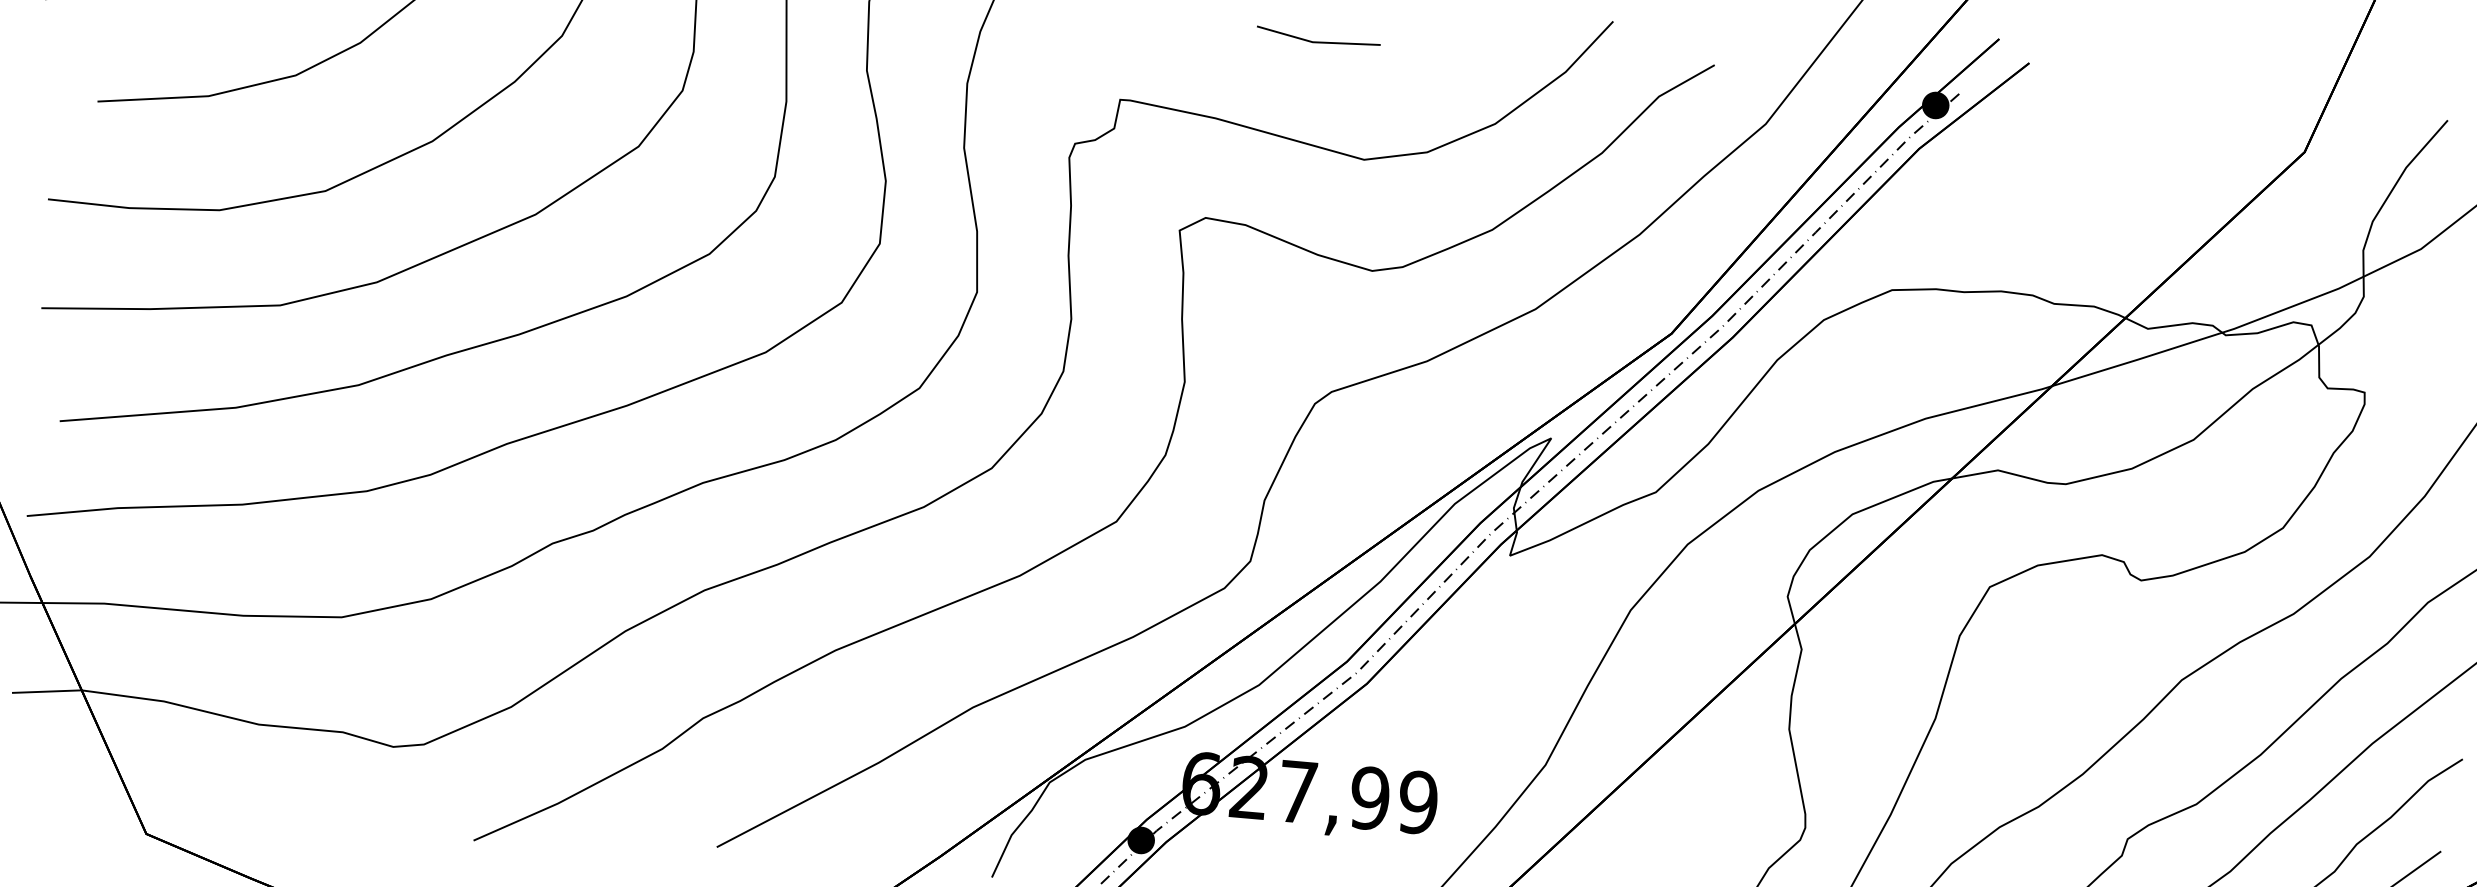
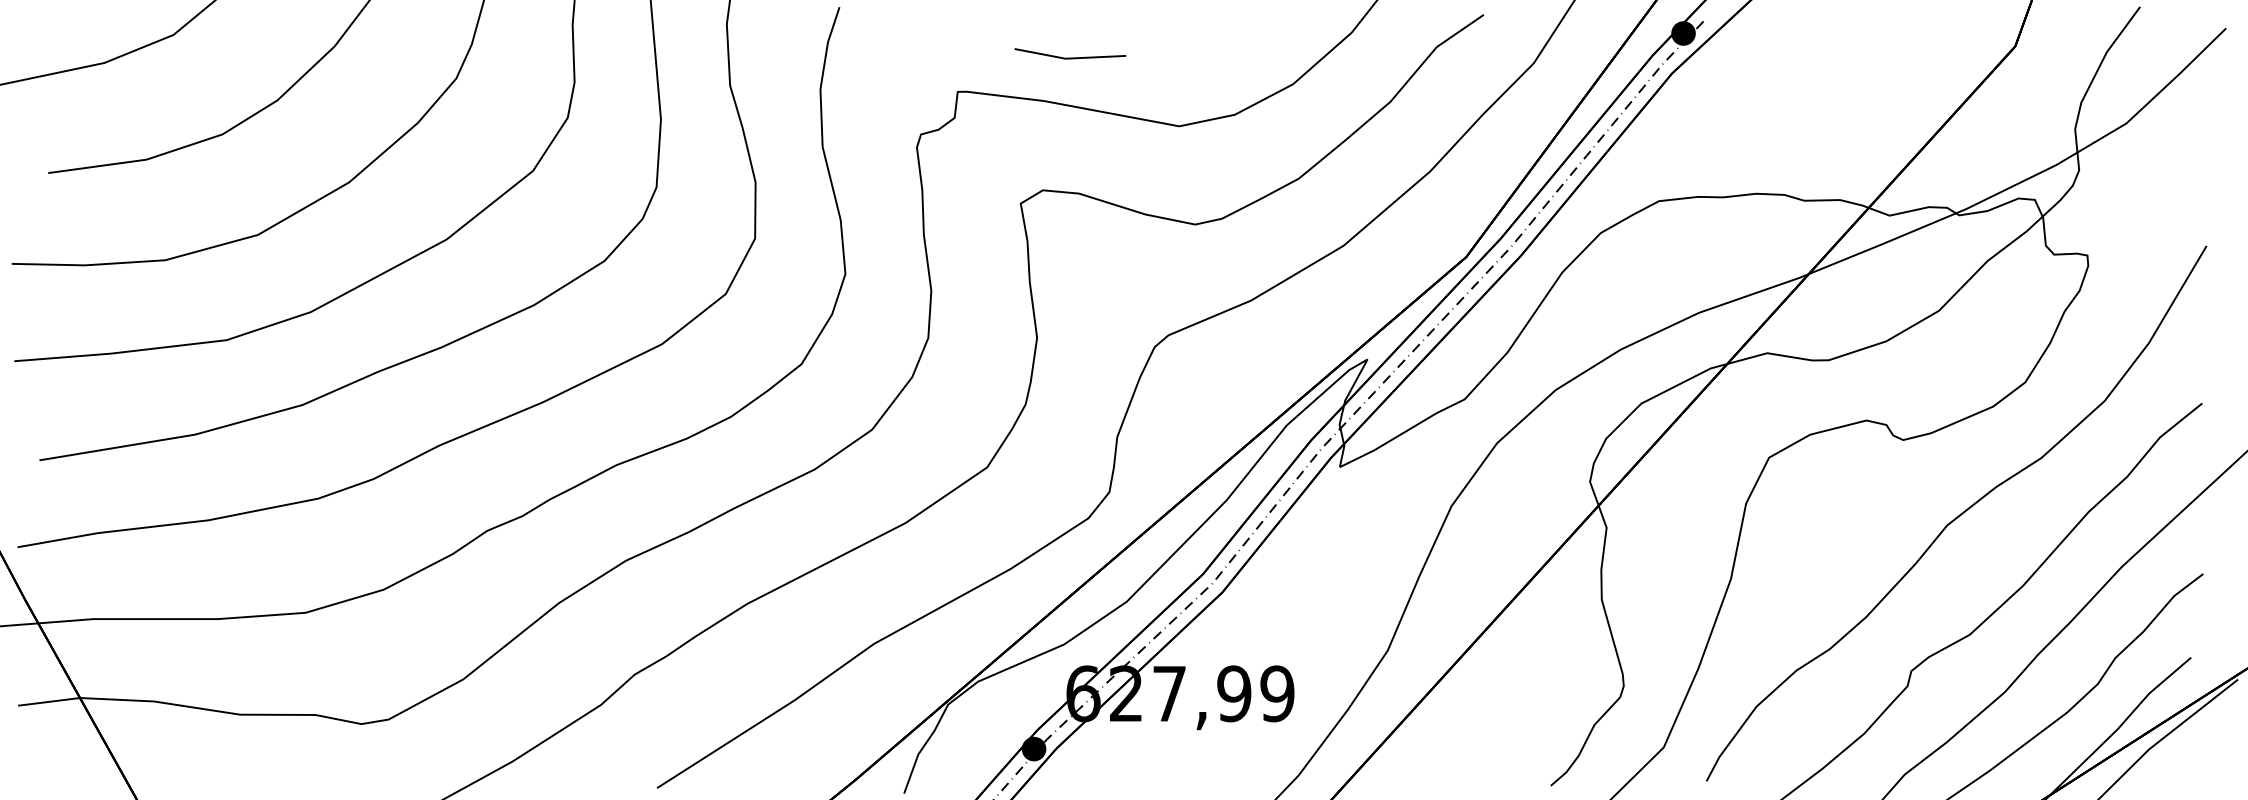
line: (1318, 41) -> (1070, 57), moved

